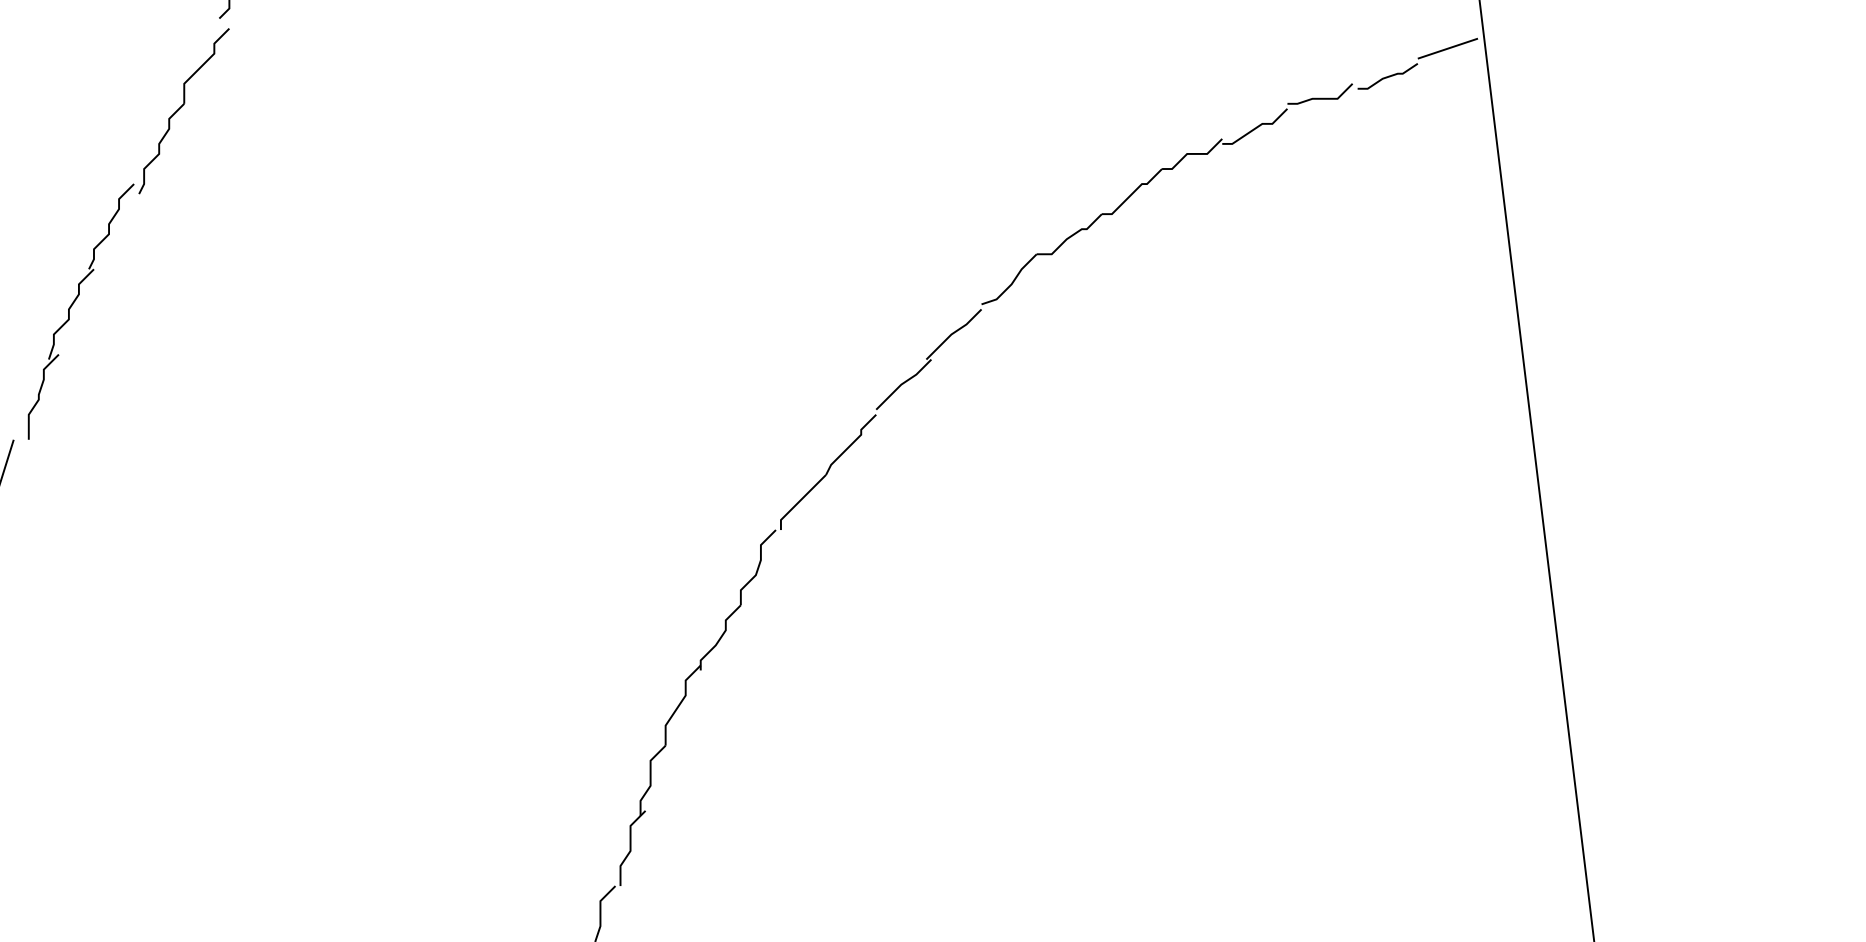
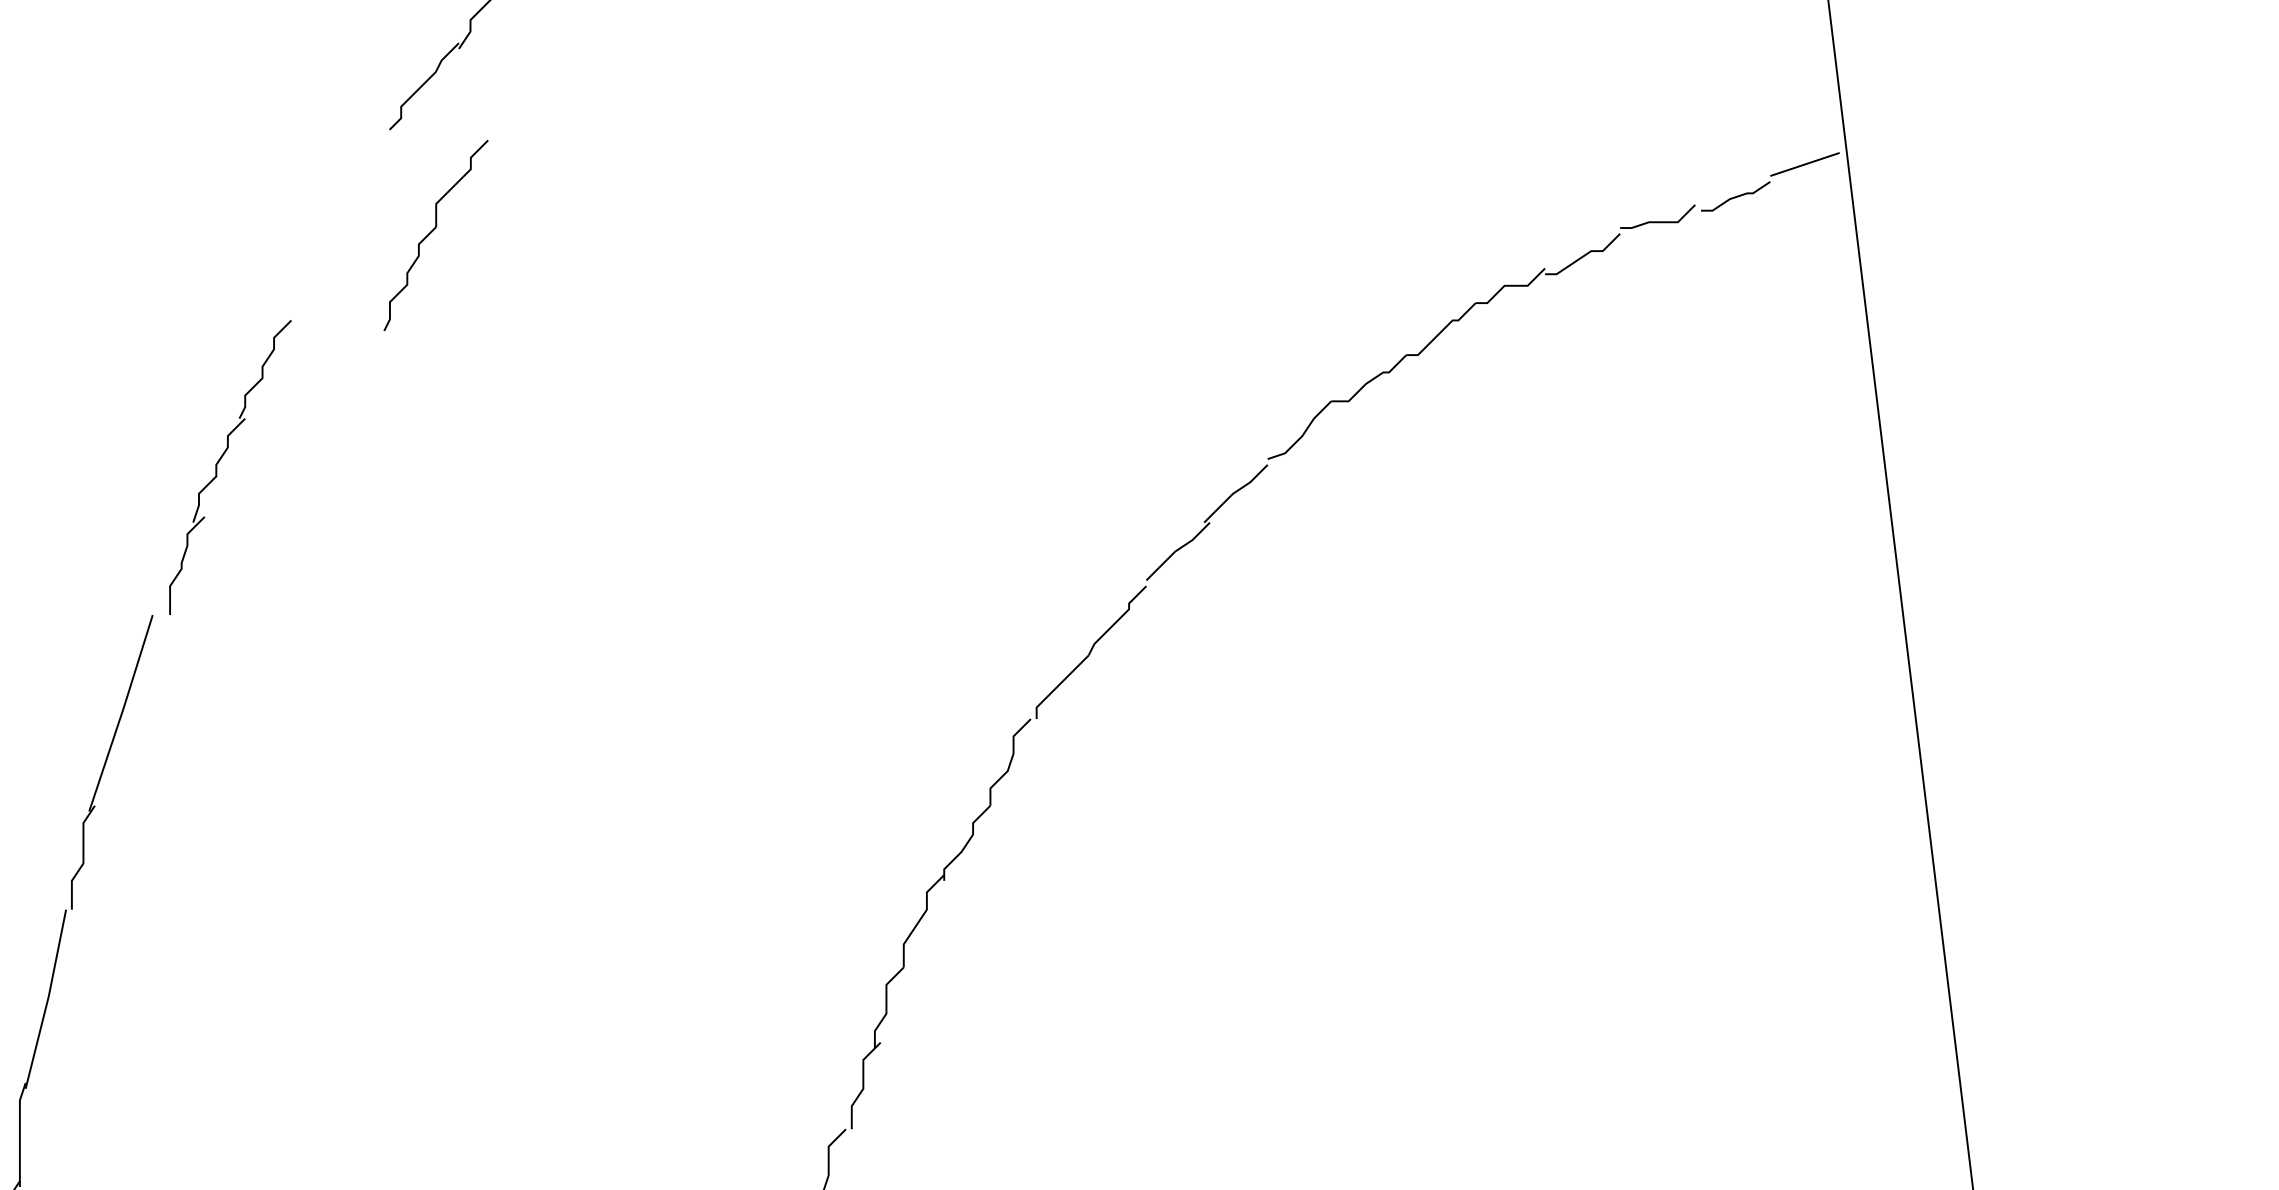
part: (183, 111) -> (435, 235), moved

